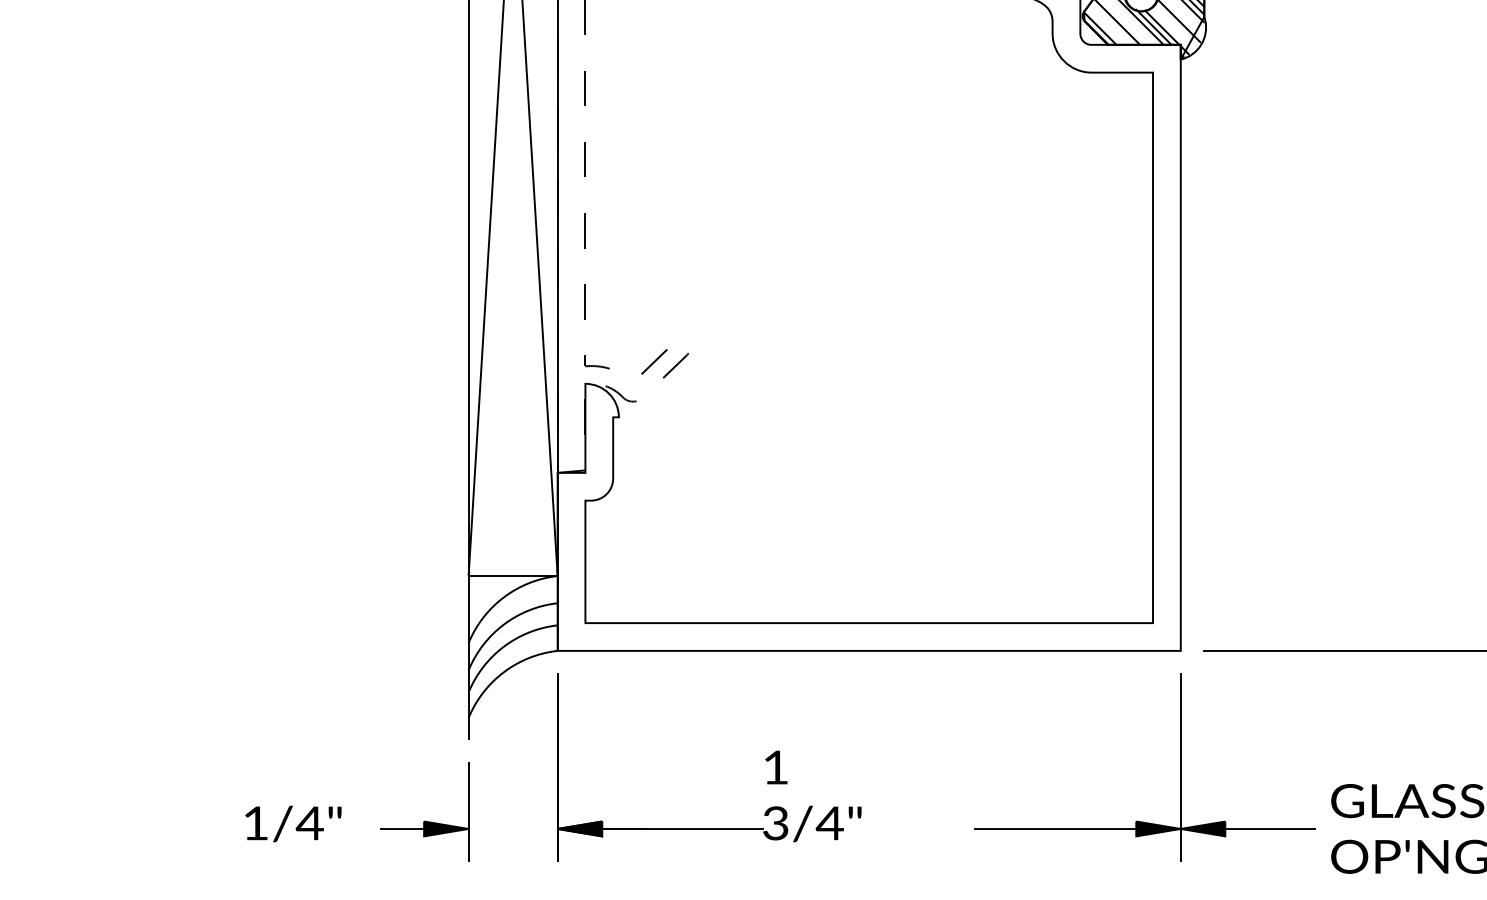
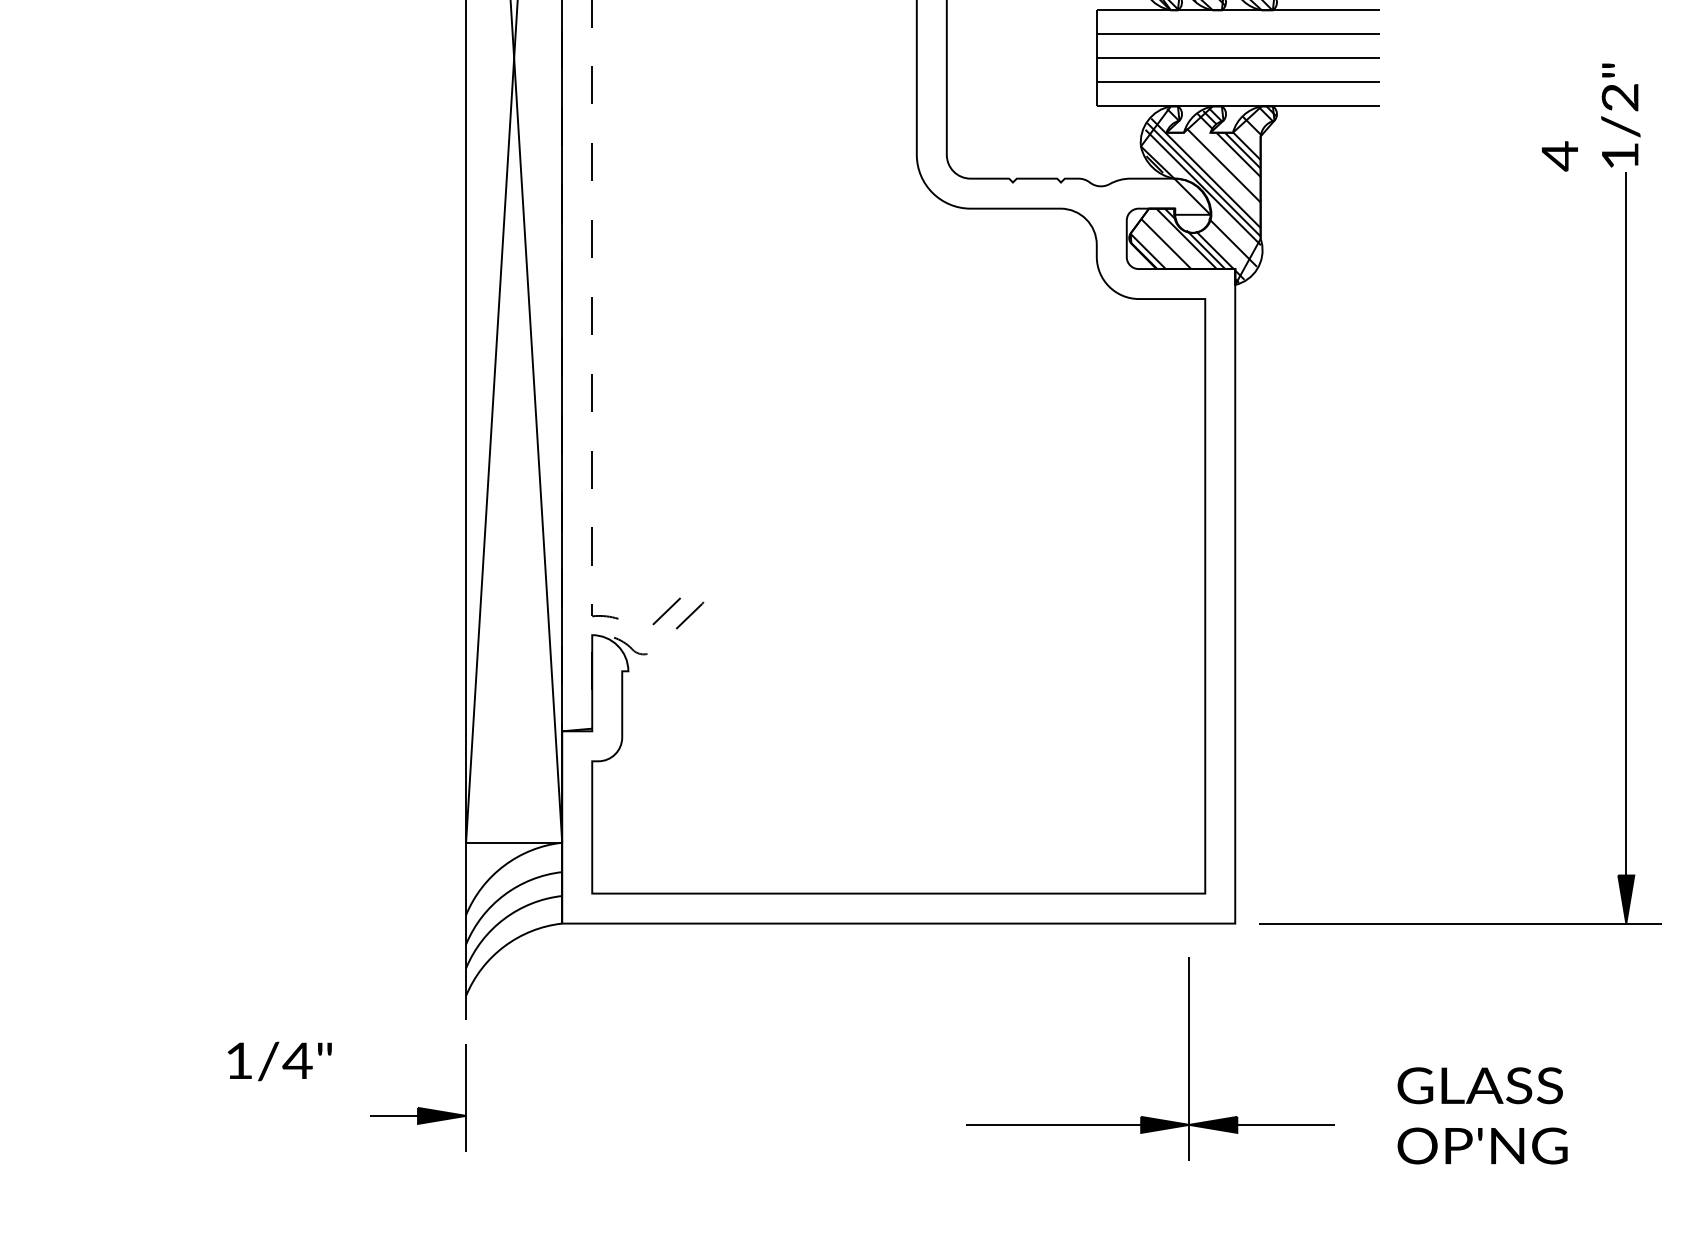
part: (765, 760) -> (786, 1041), removed
part: (1180, 767) -> (1188, 1058), moved
text: (293, 823) -> (279, 1061), moved

